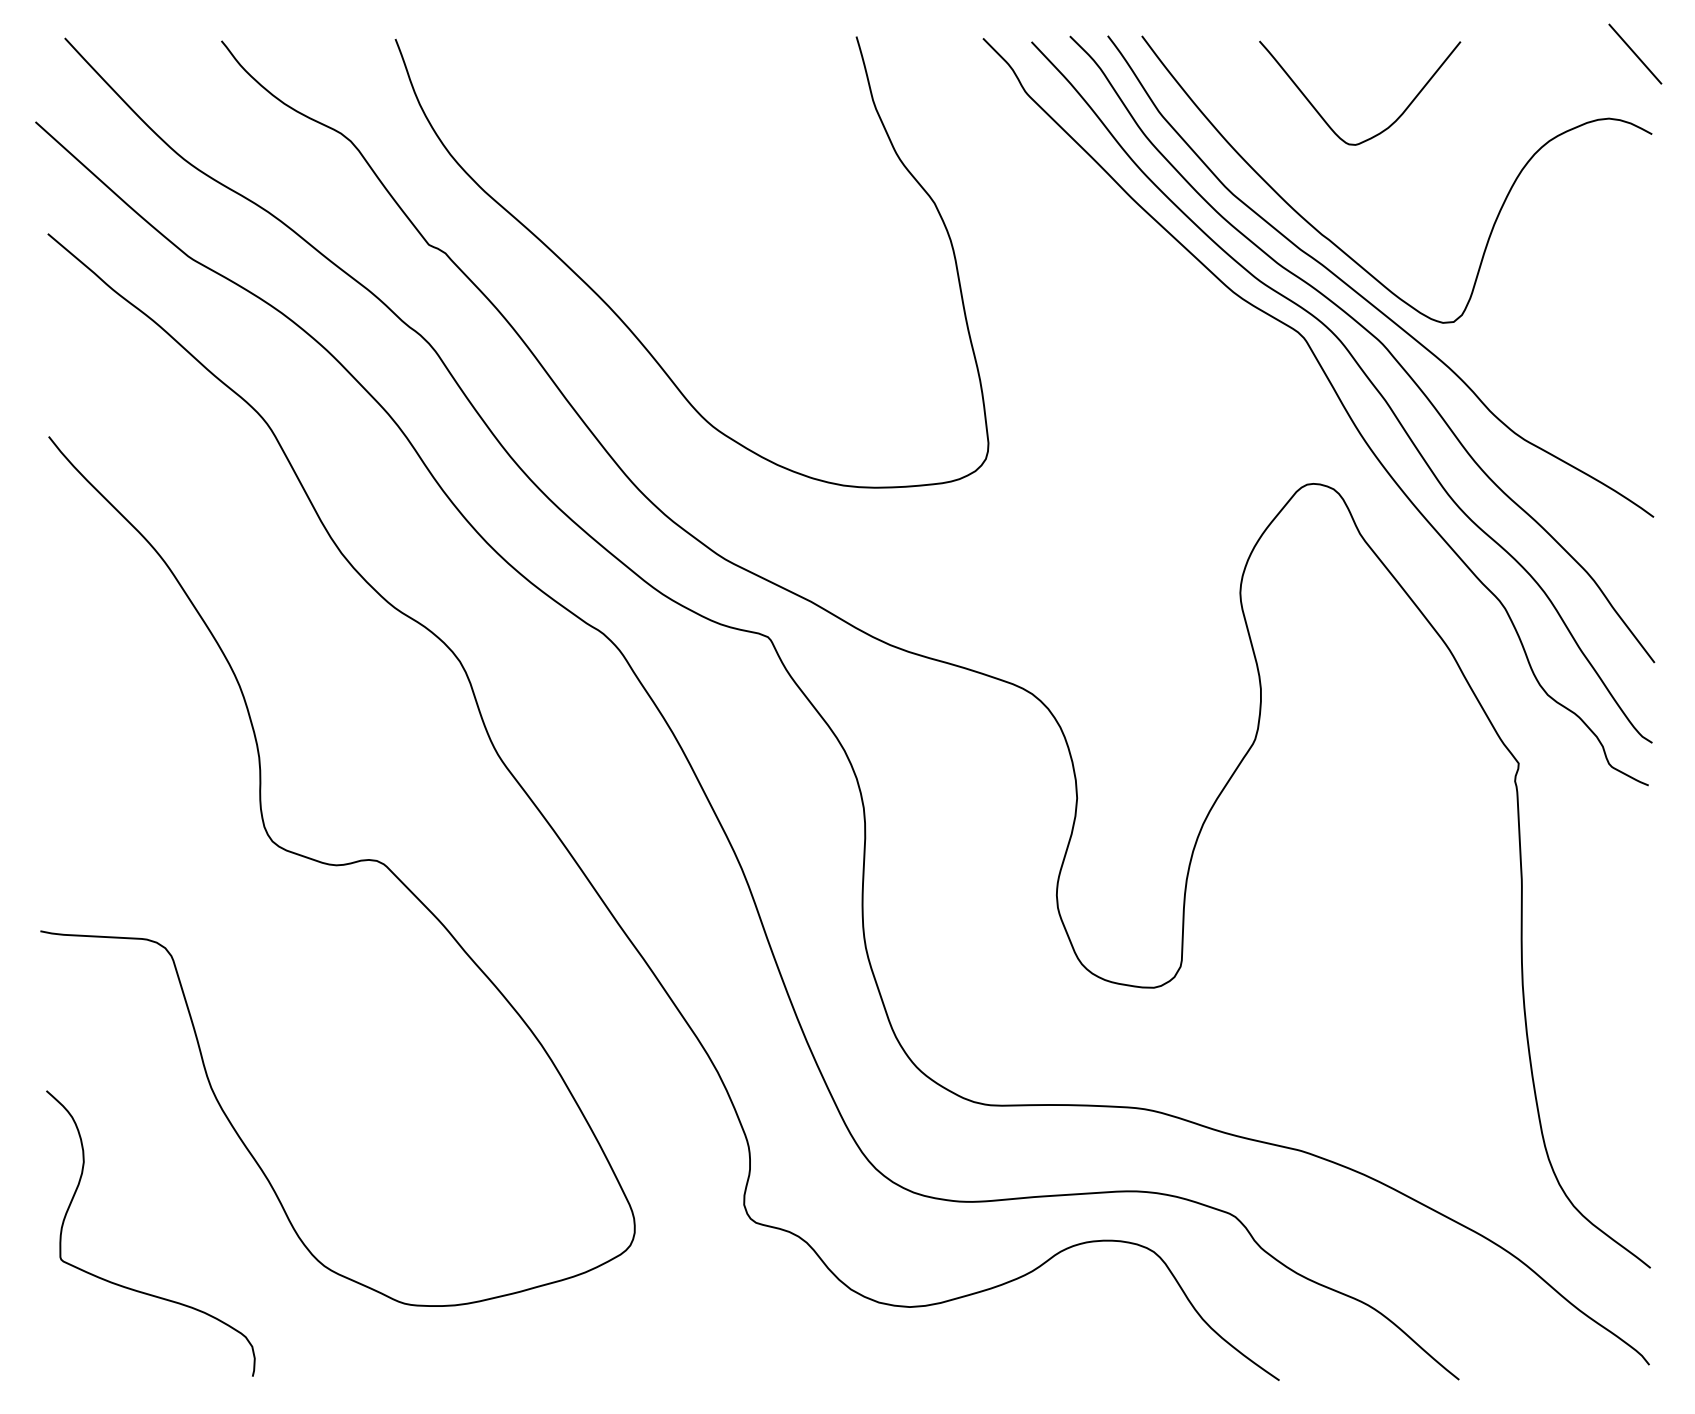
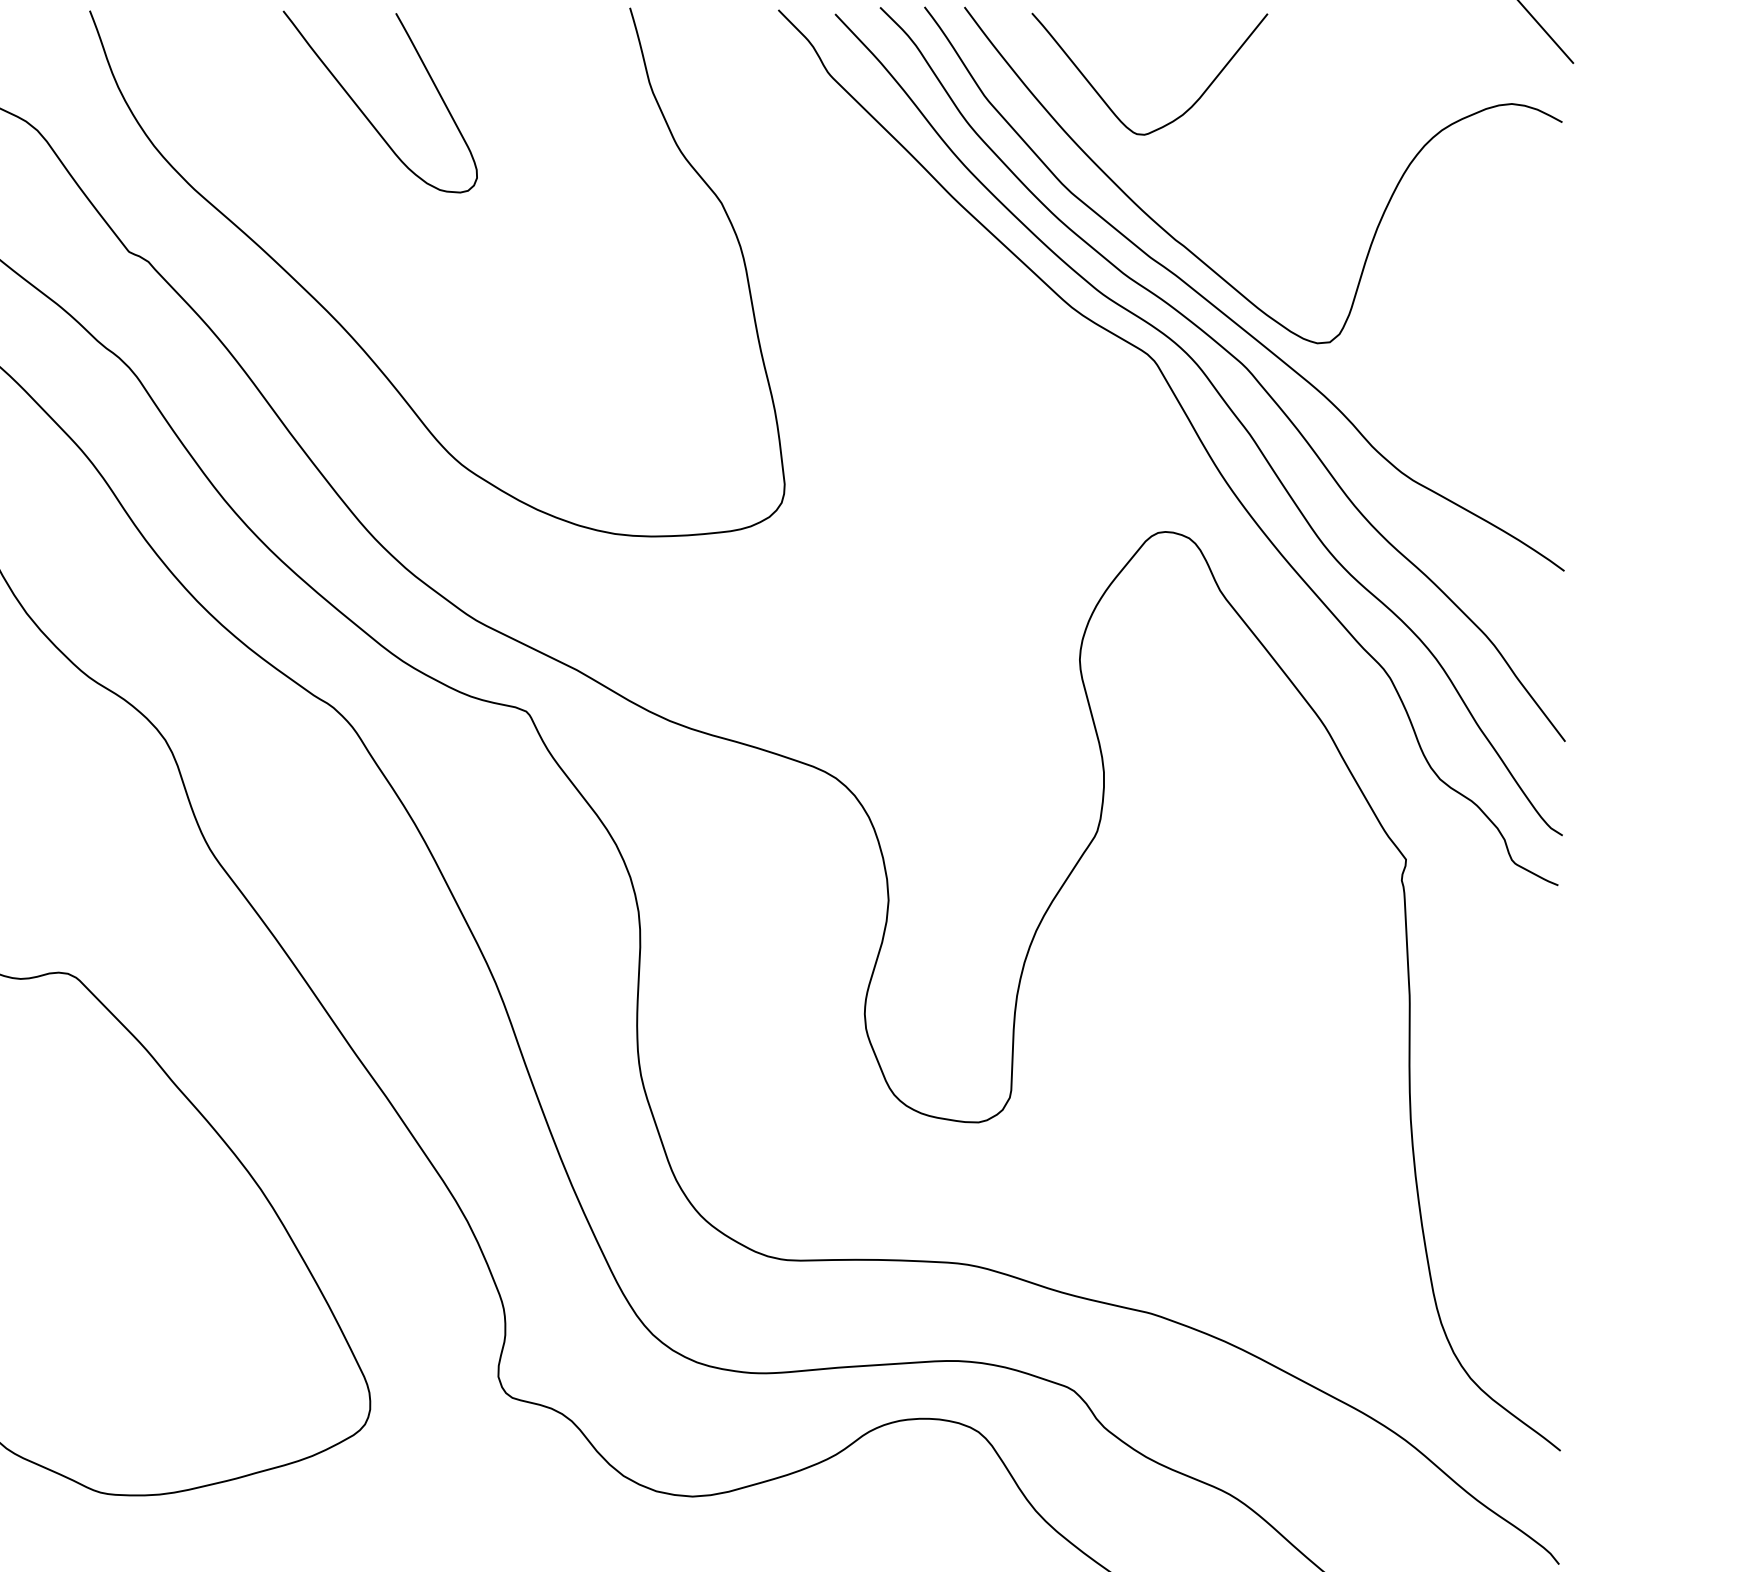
curve: (629, 125) -> (364, 112), added
curve: (1385, 128) -> (1179, 115), moved

